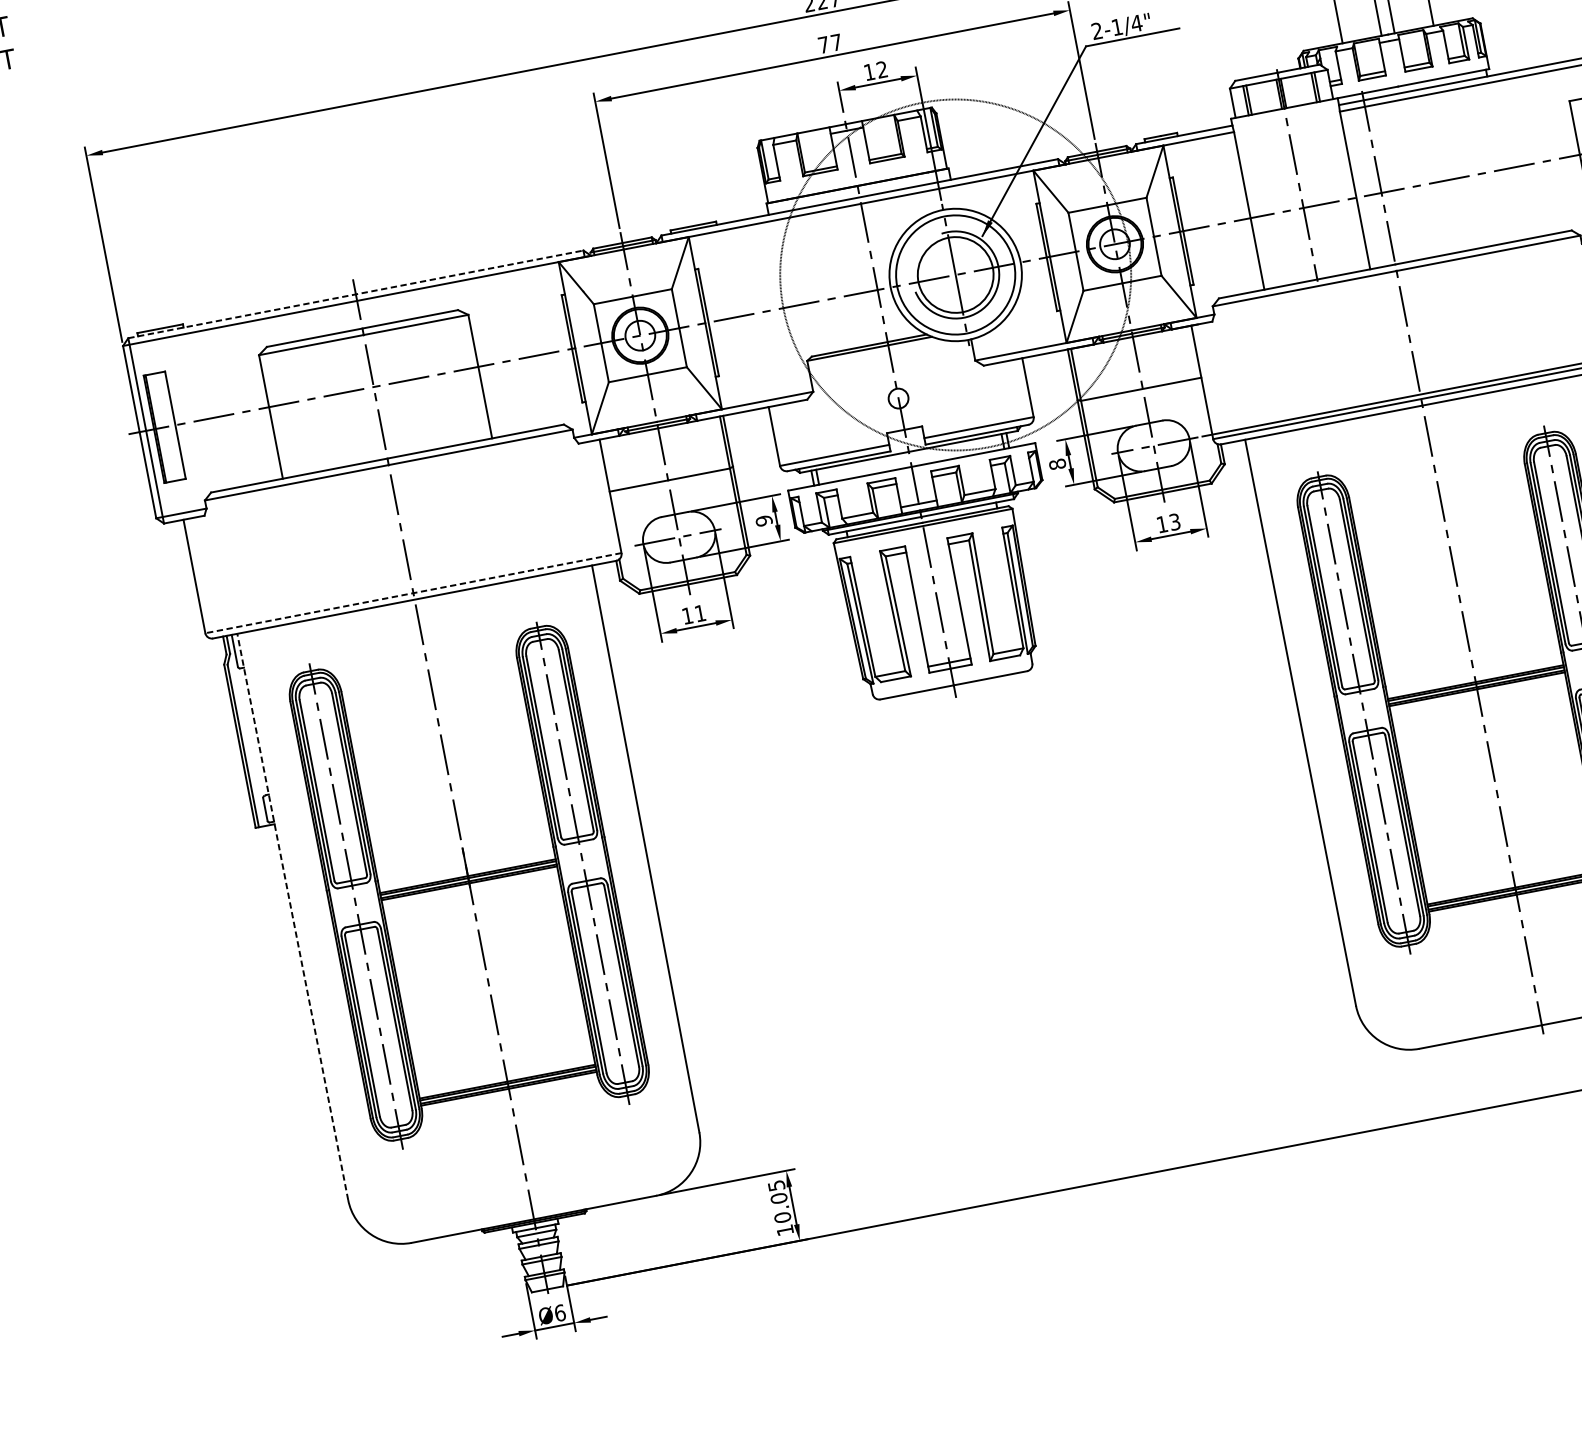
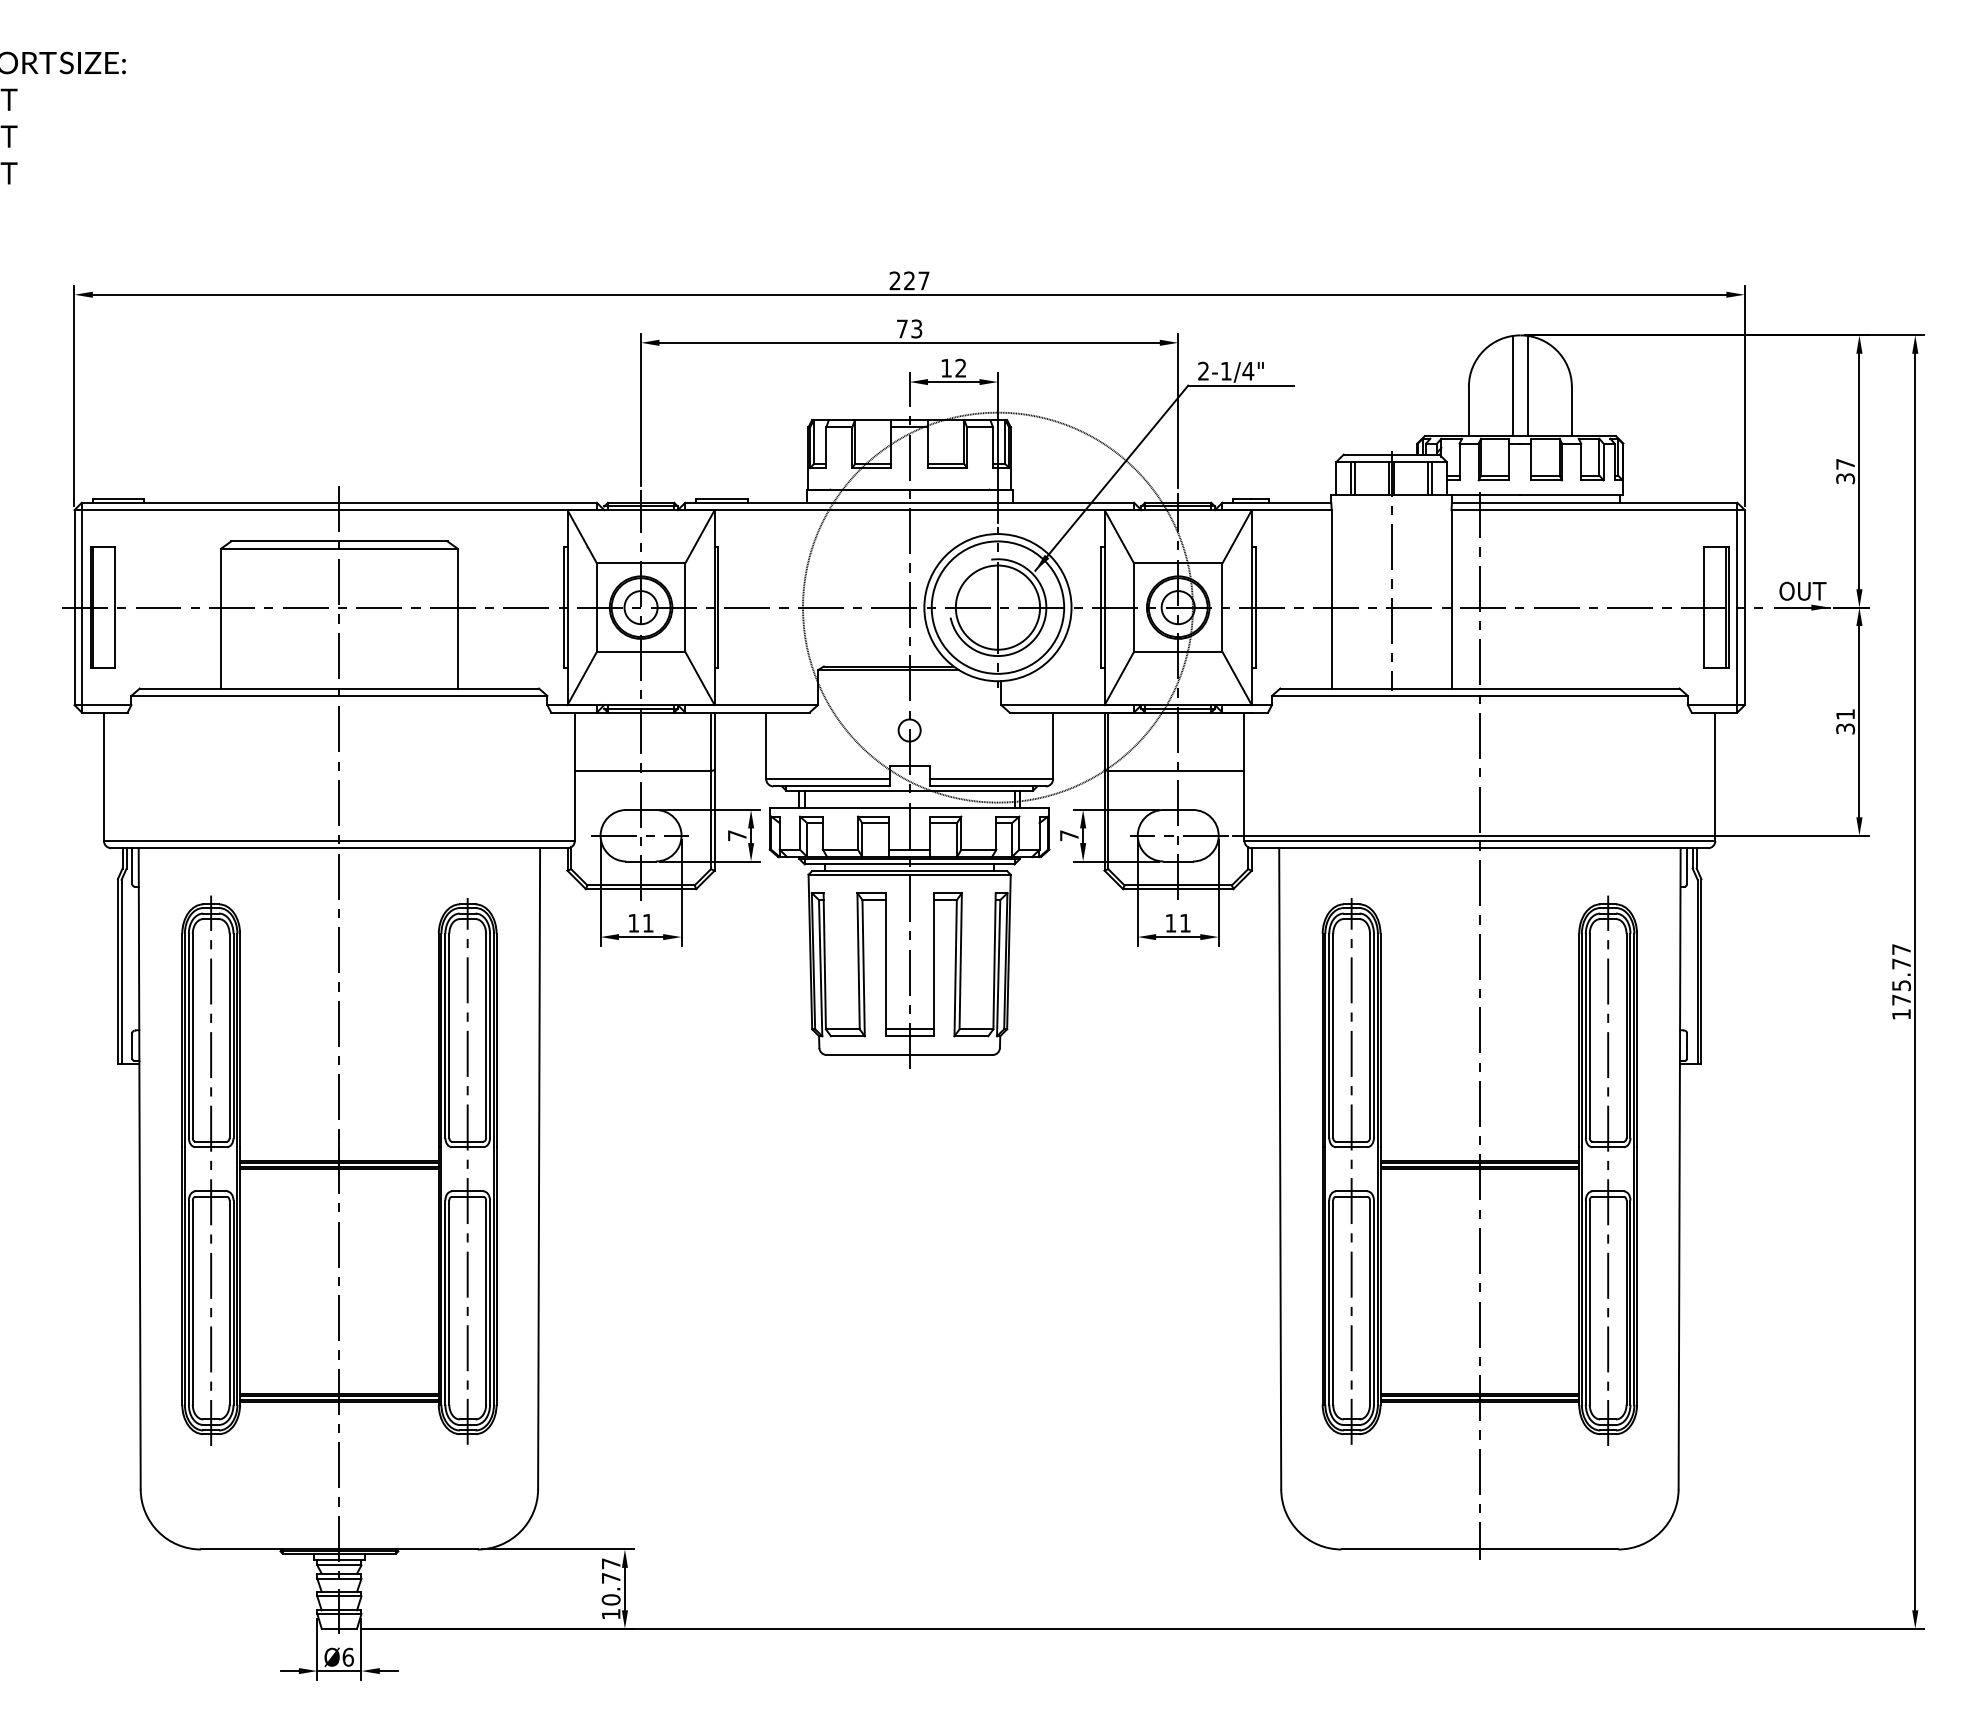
text: (836, 42) -> (916, 328), 77 -> 73
line: (355, 294) -> (339, 502), dashed -> solid
text: (1056, 464) -> (1068, 835), 8 -> 7
text: (763, 520) -> (736, 835), 9 -> 7
text: (1174, 521) -> (1185, 922), 13 -> 11
line: (412, 592) -> (338, 840), dashed -> solid
line: (292, 916) -> (139, 1168), dashed -> solid
text: (777, 1191) -> (610, 1570), 10.05 -> 10.77

